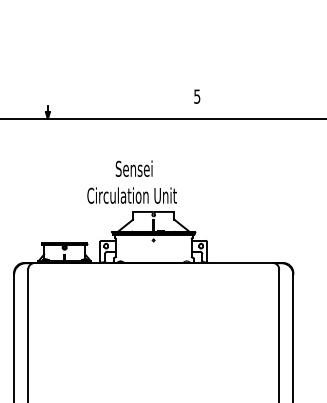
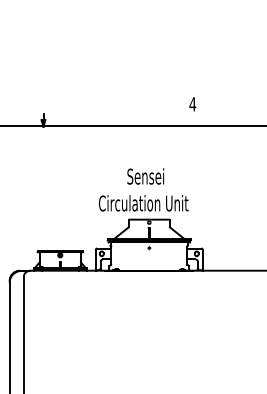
text: (196, 96) -> (192, 104), 5 -> 4
text: (131, 181) -> (143, 189), moved

